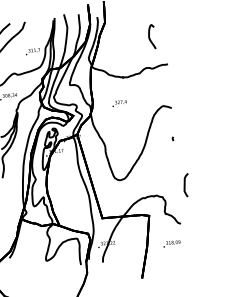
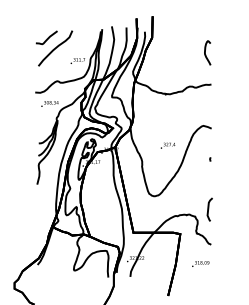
curve: (149, 36) -> (205, 52), moved
text: (119, 103) -> (167, 145), moved
curve: (185, 185) -> (209, 209), moved

